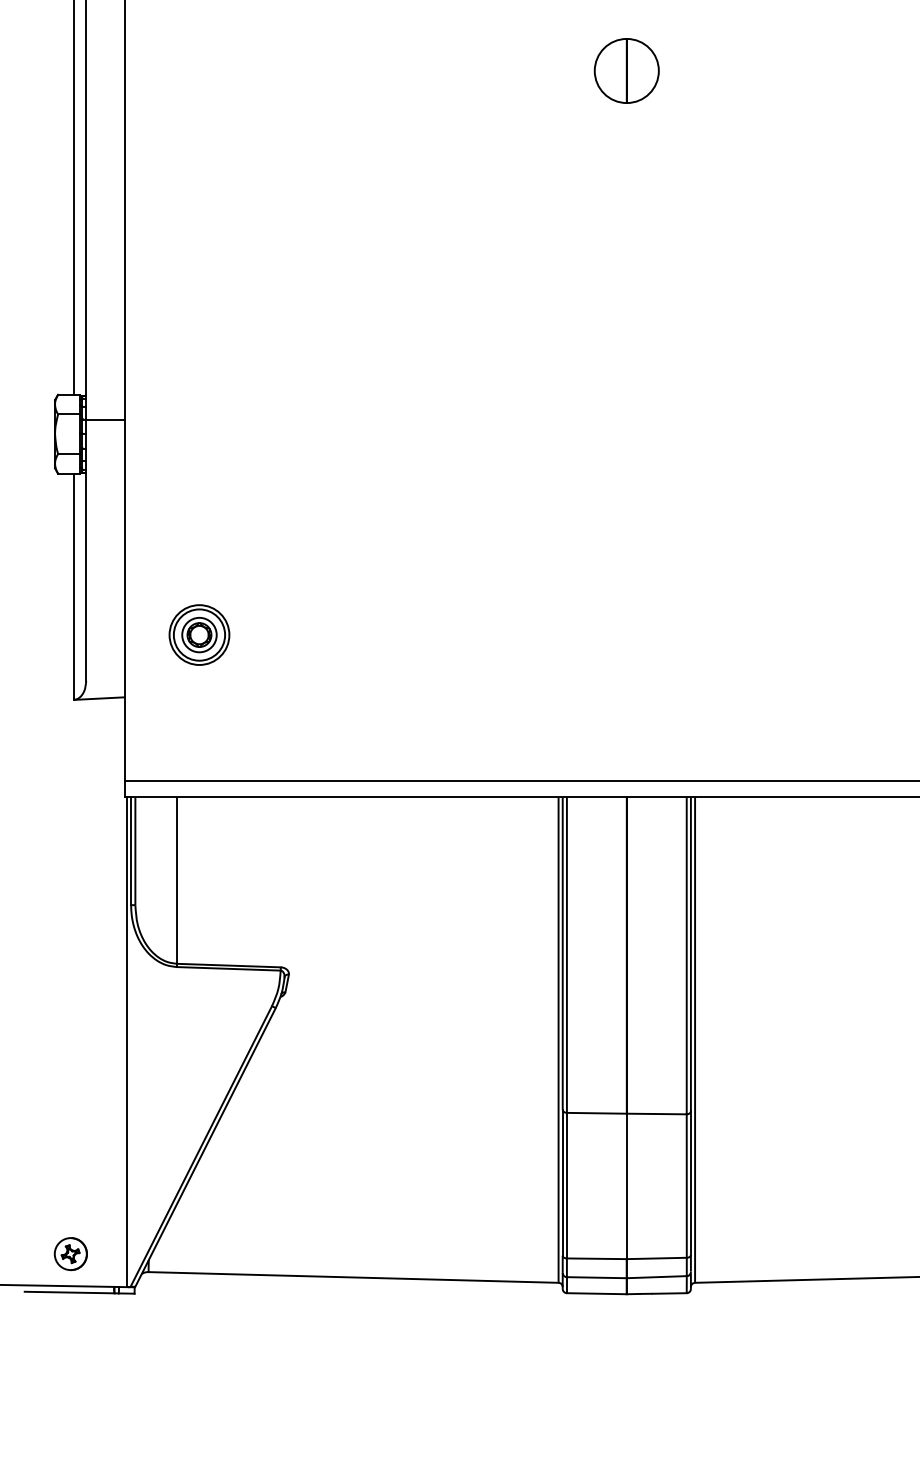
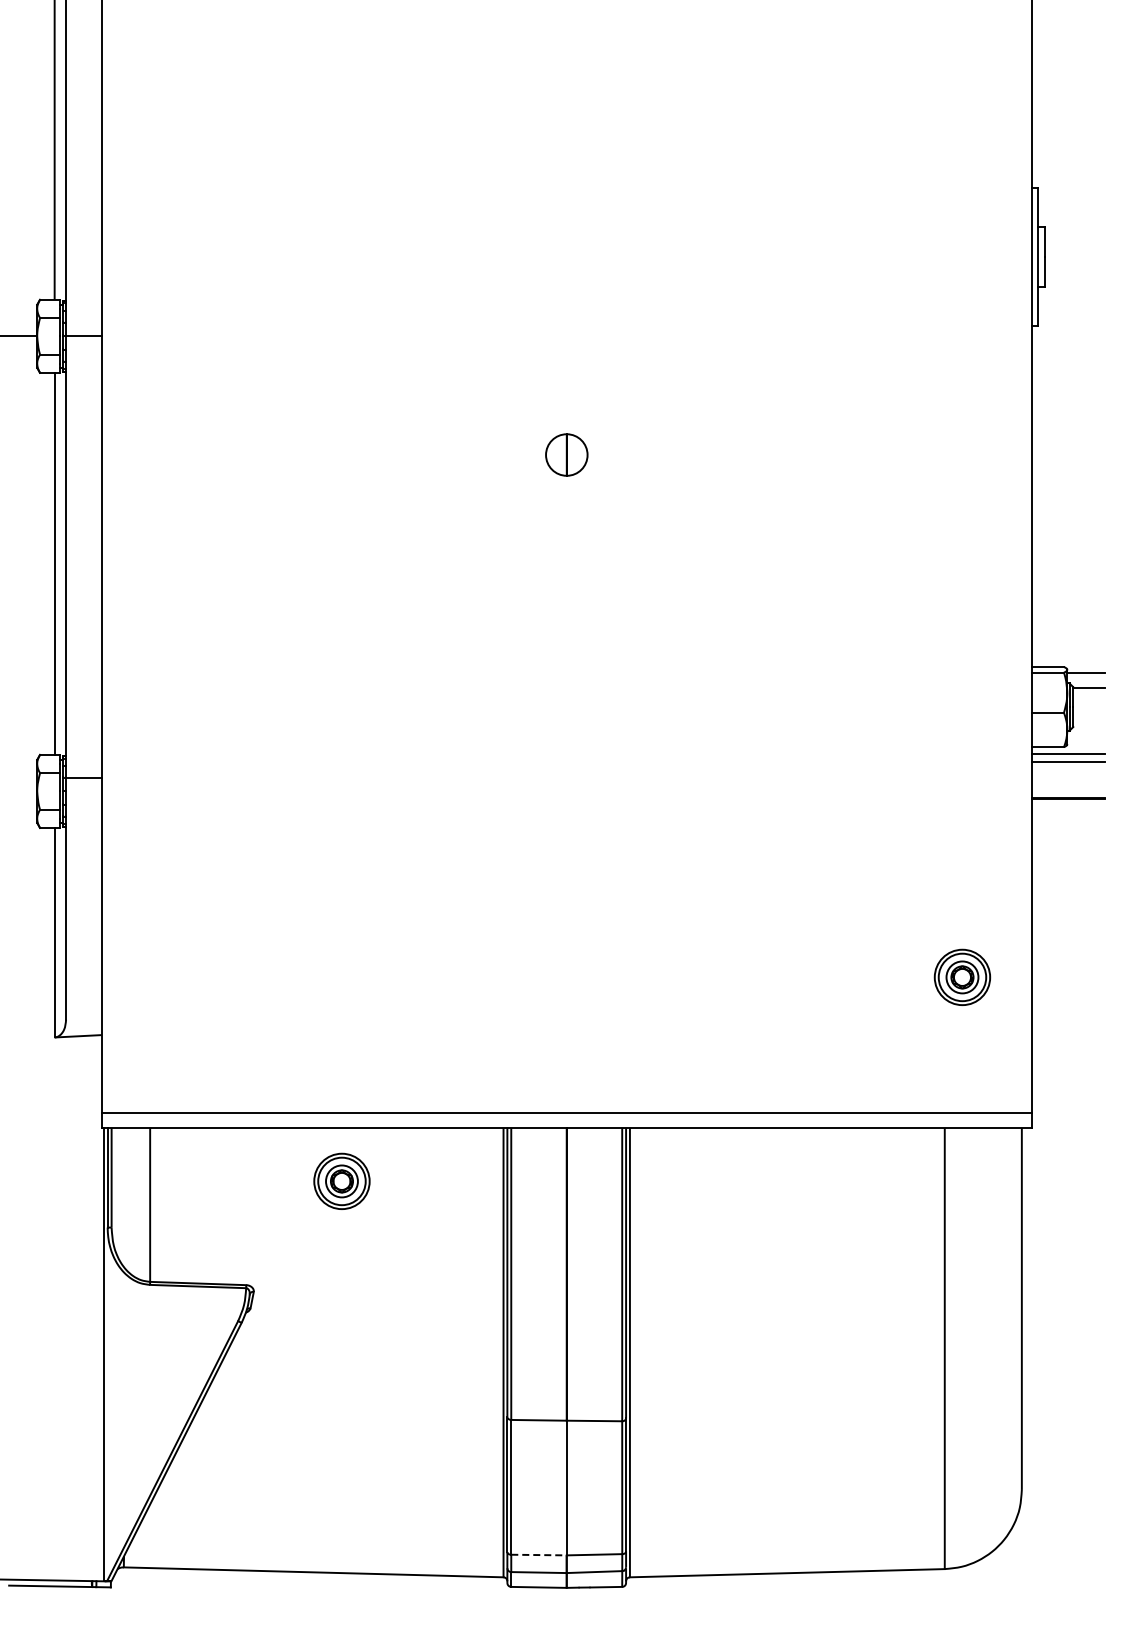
part: (626, 70) -> (566, 454), size x0.7
part: (198, 634) -> (341, 1180), moved
part: (70, 1253) -> (51, 1550), removed
line: (597, 1259) -> (539, 1555), solid -> dashed

